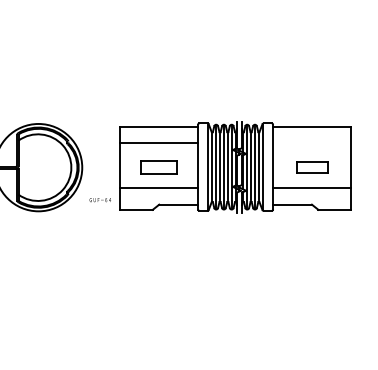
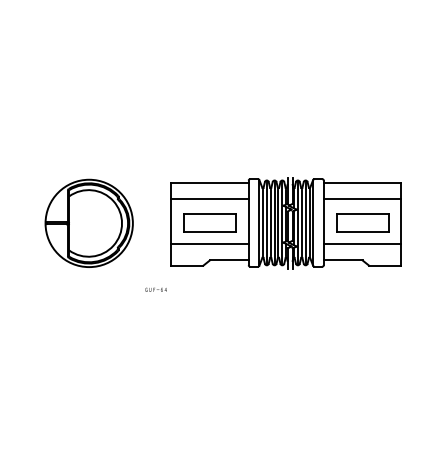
line: (311, 142) -> (362, 198), added
part: (158, 166) -> (209, 222), size x1.43
part: (311, 166) -> (362, 222), size x1.67
text: (99, 199) -> (155, 289), moved

